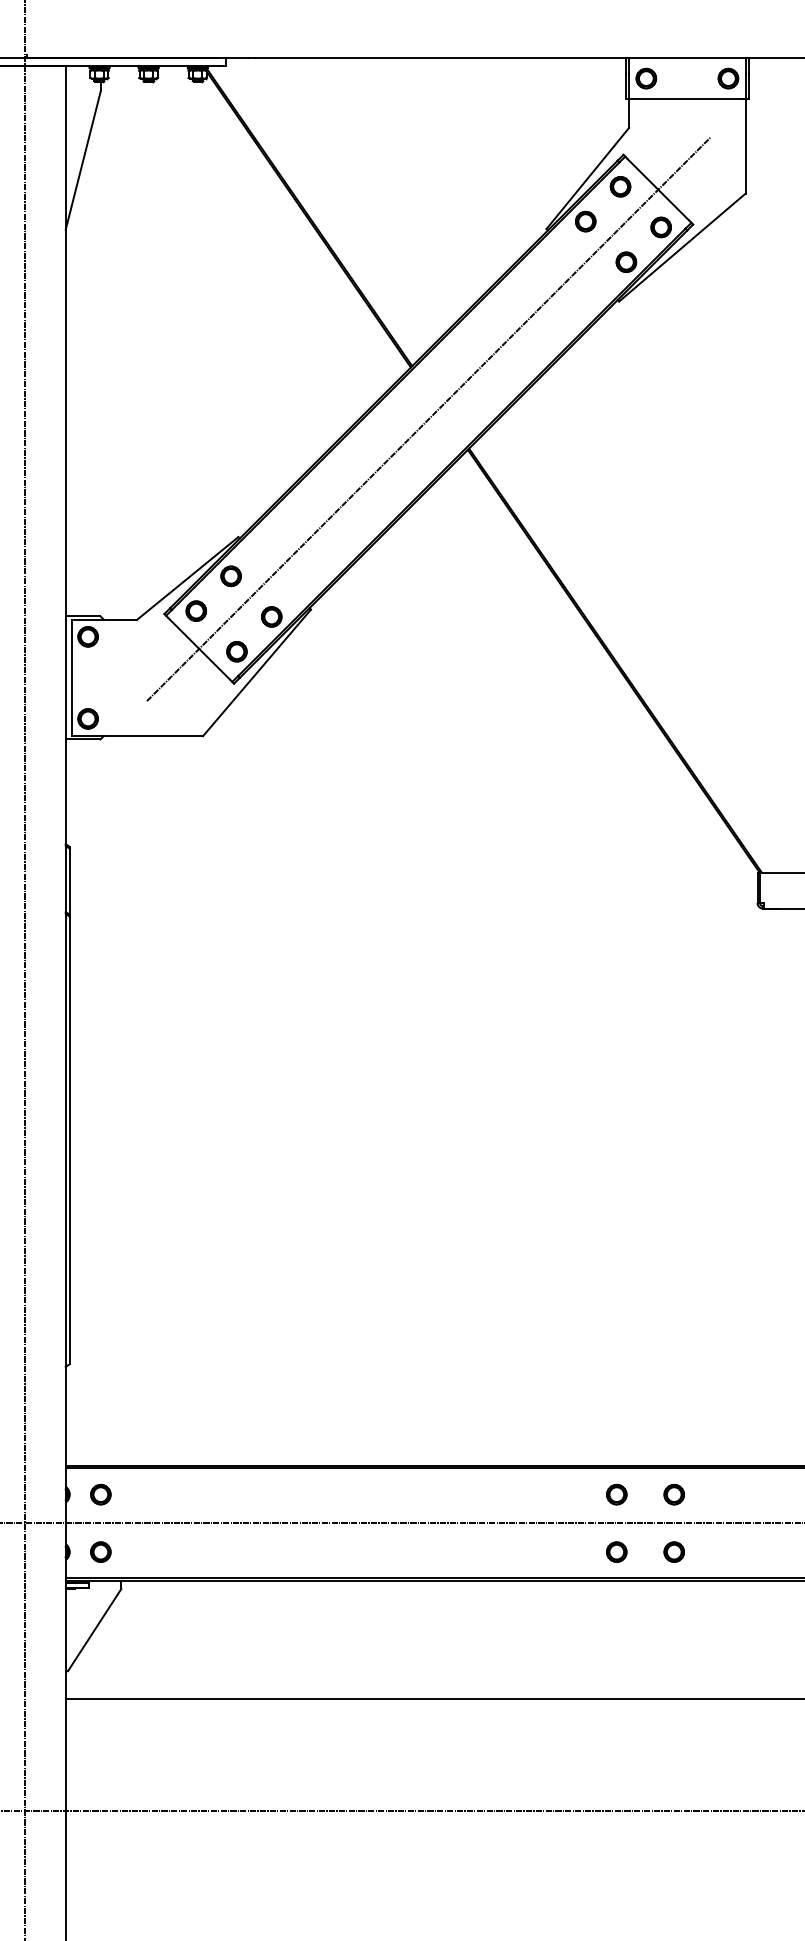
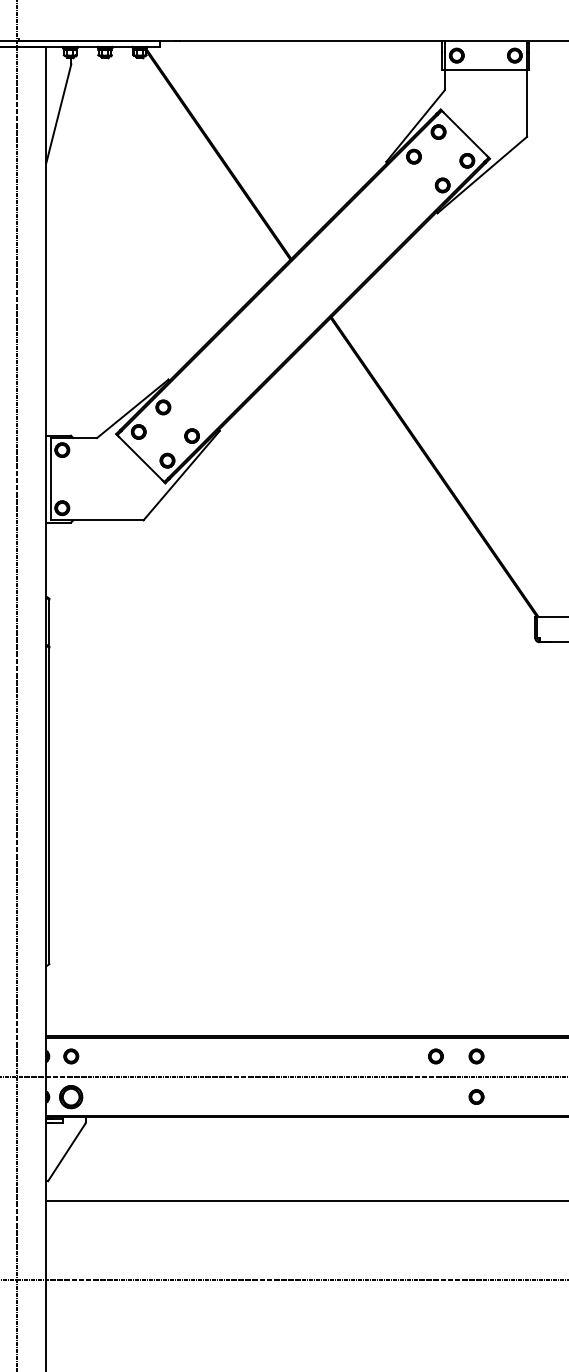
line: (427, 419) -> (302, 296), removed
part: (101, 1551) -> (71, 1096), size x1.6
circle: (616, 1551) -> (435, 1096), removed

